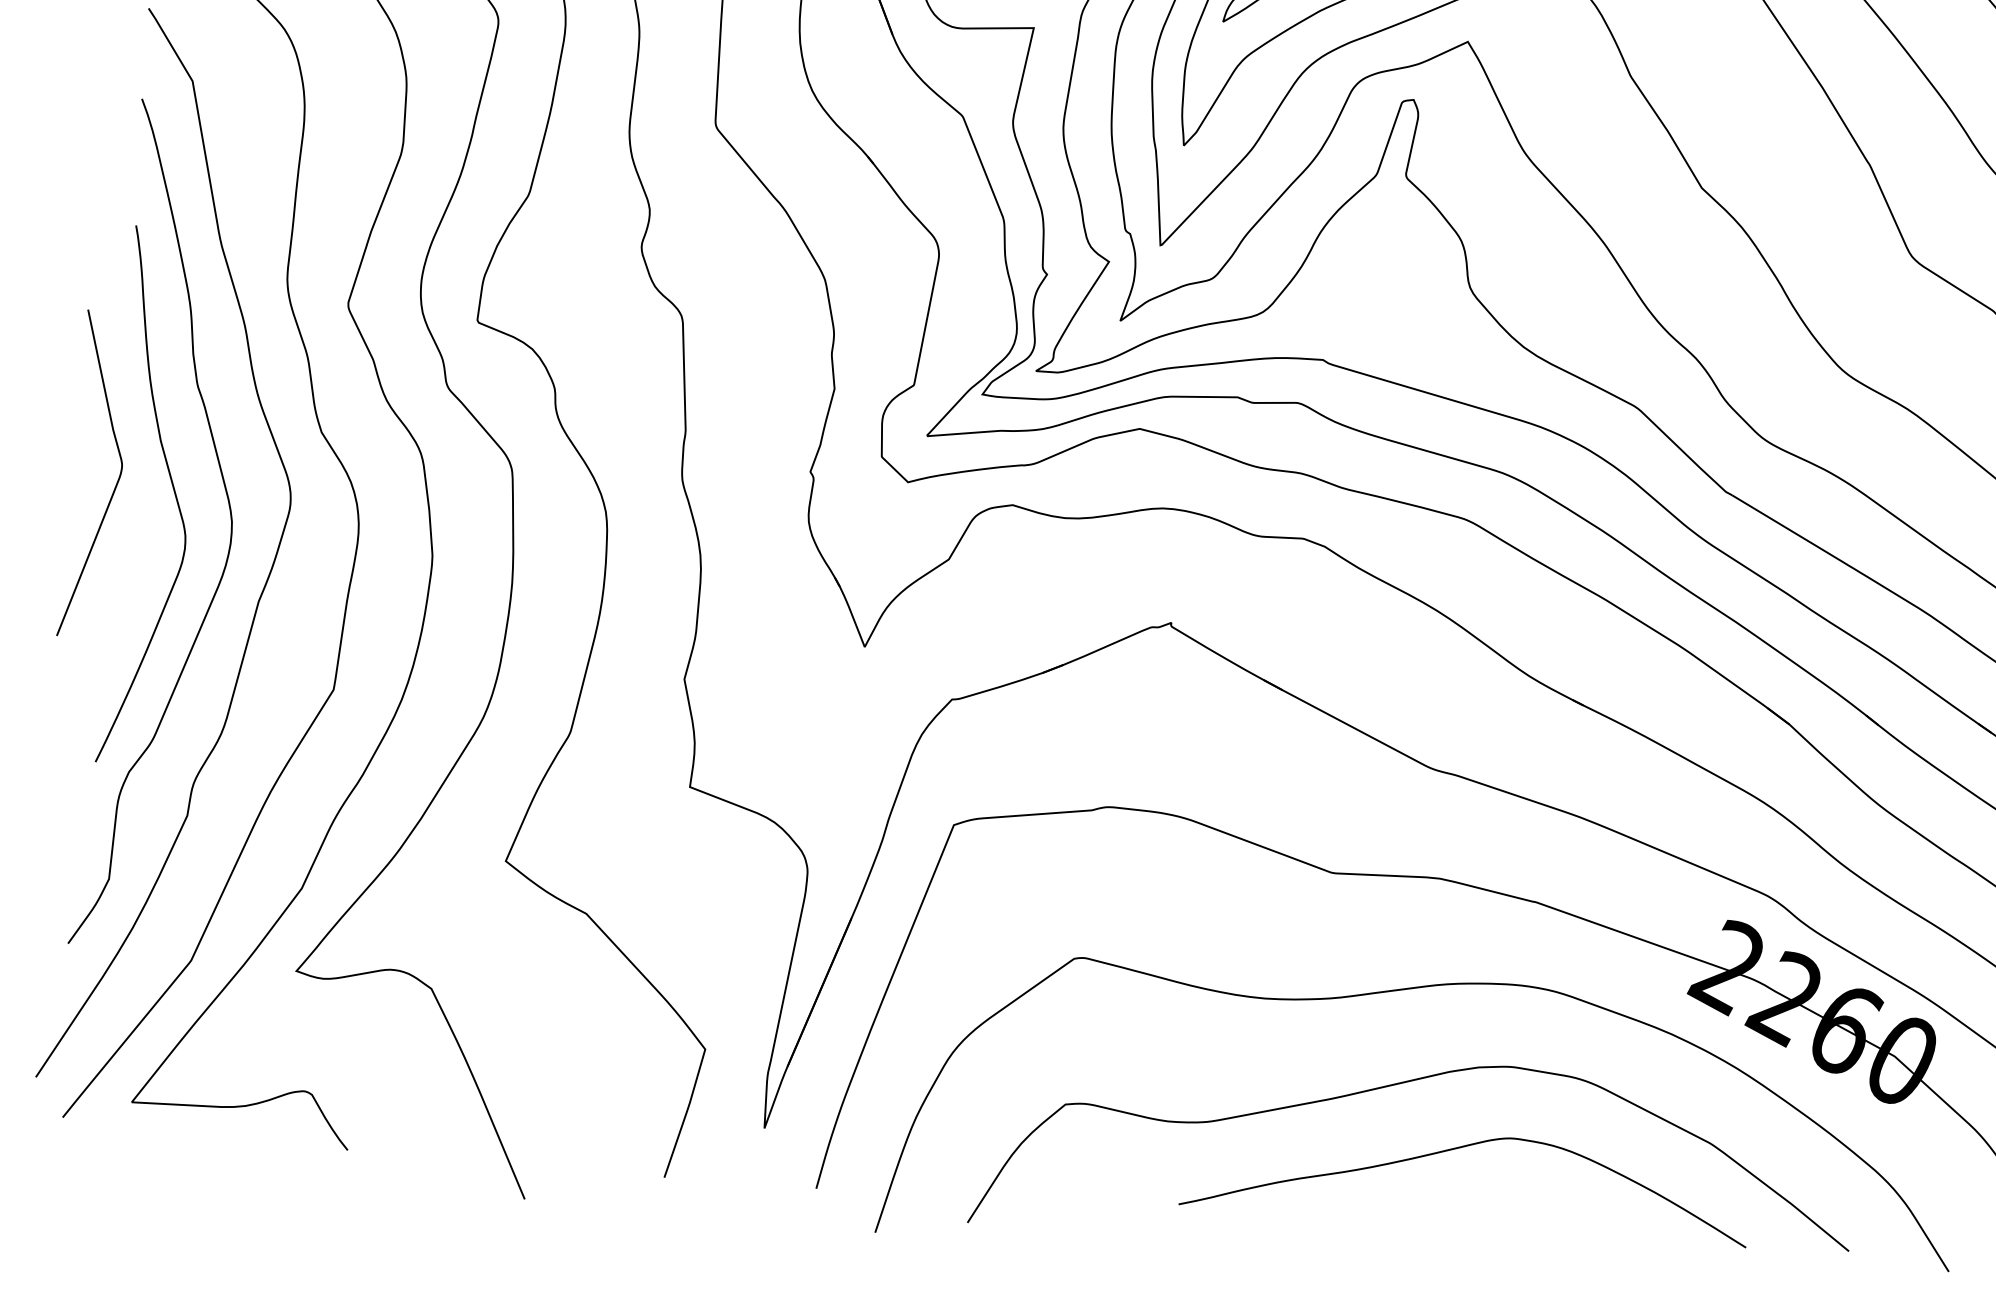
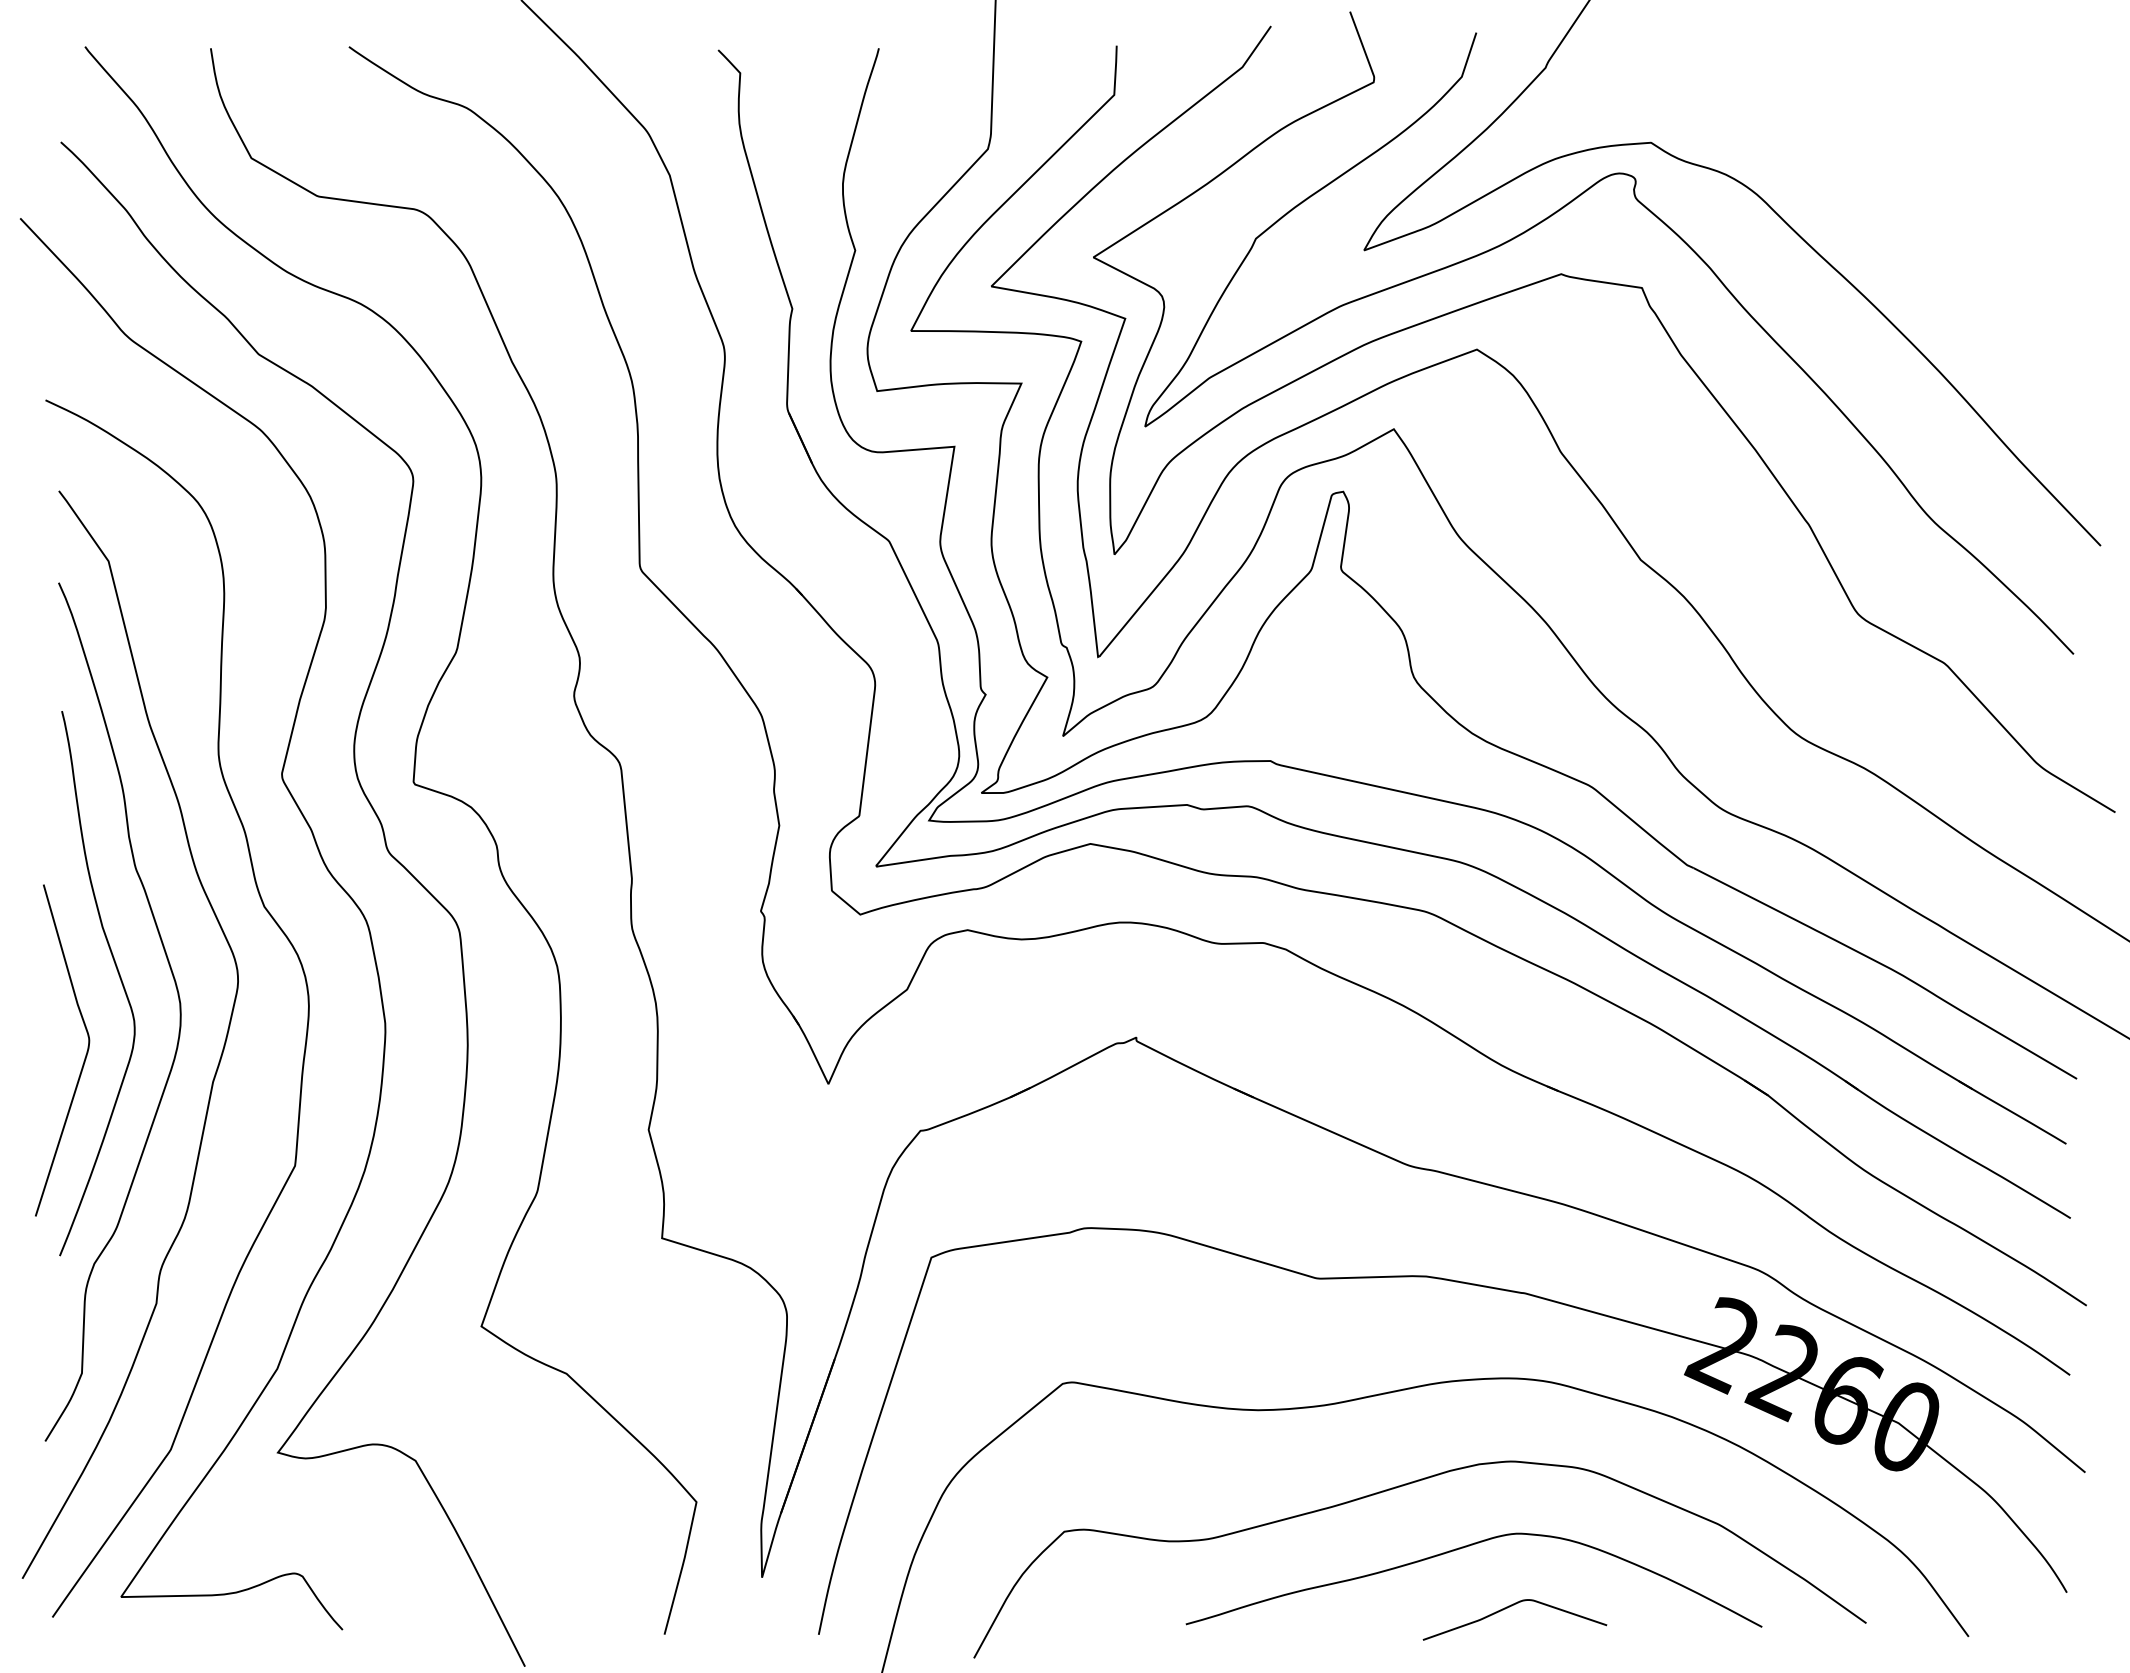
curve: (116, 482) -> (84, 1057), moved
curve: (1498, 1210) -> (1509, 1607), added

